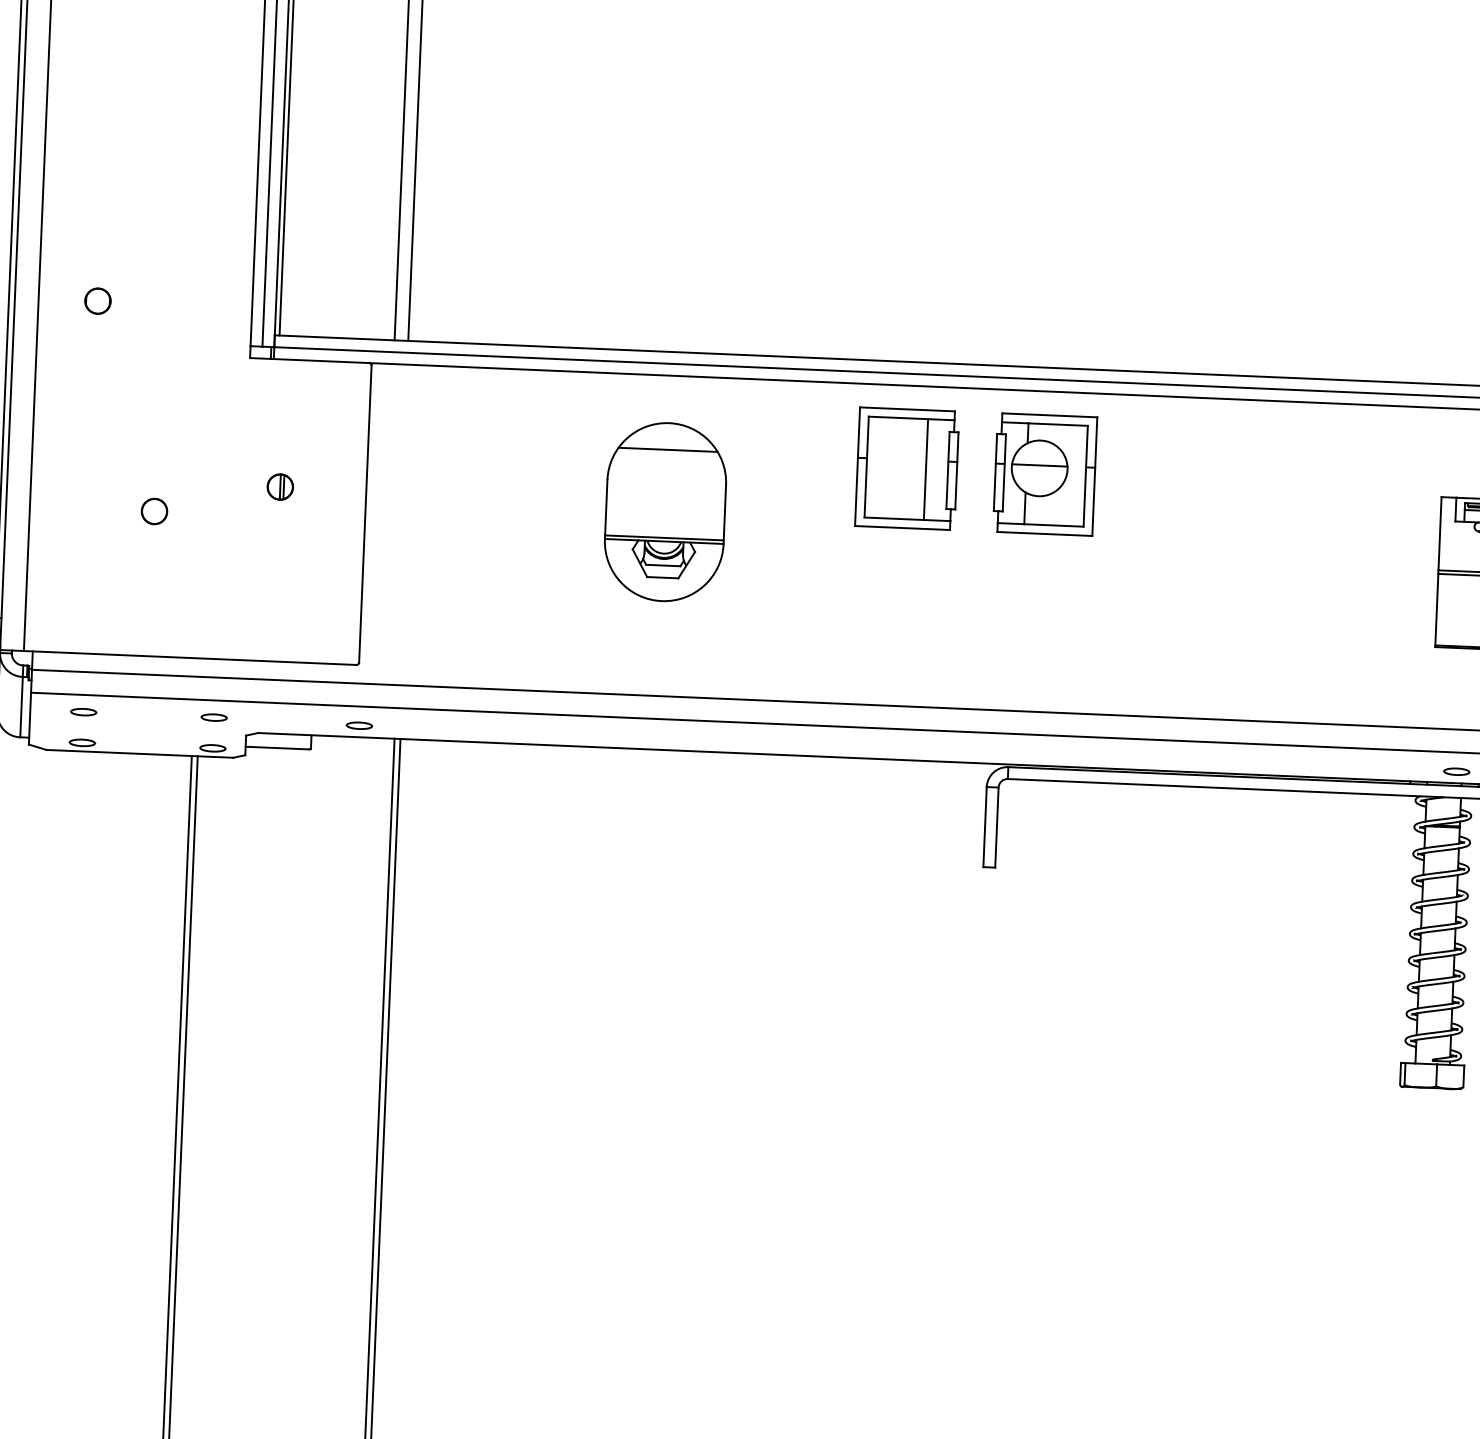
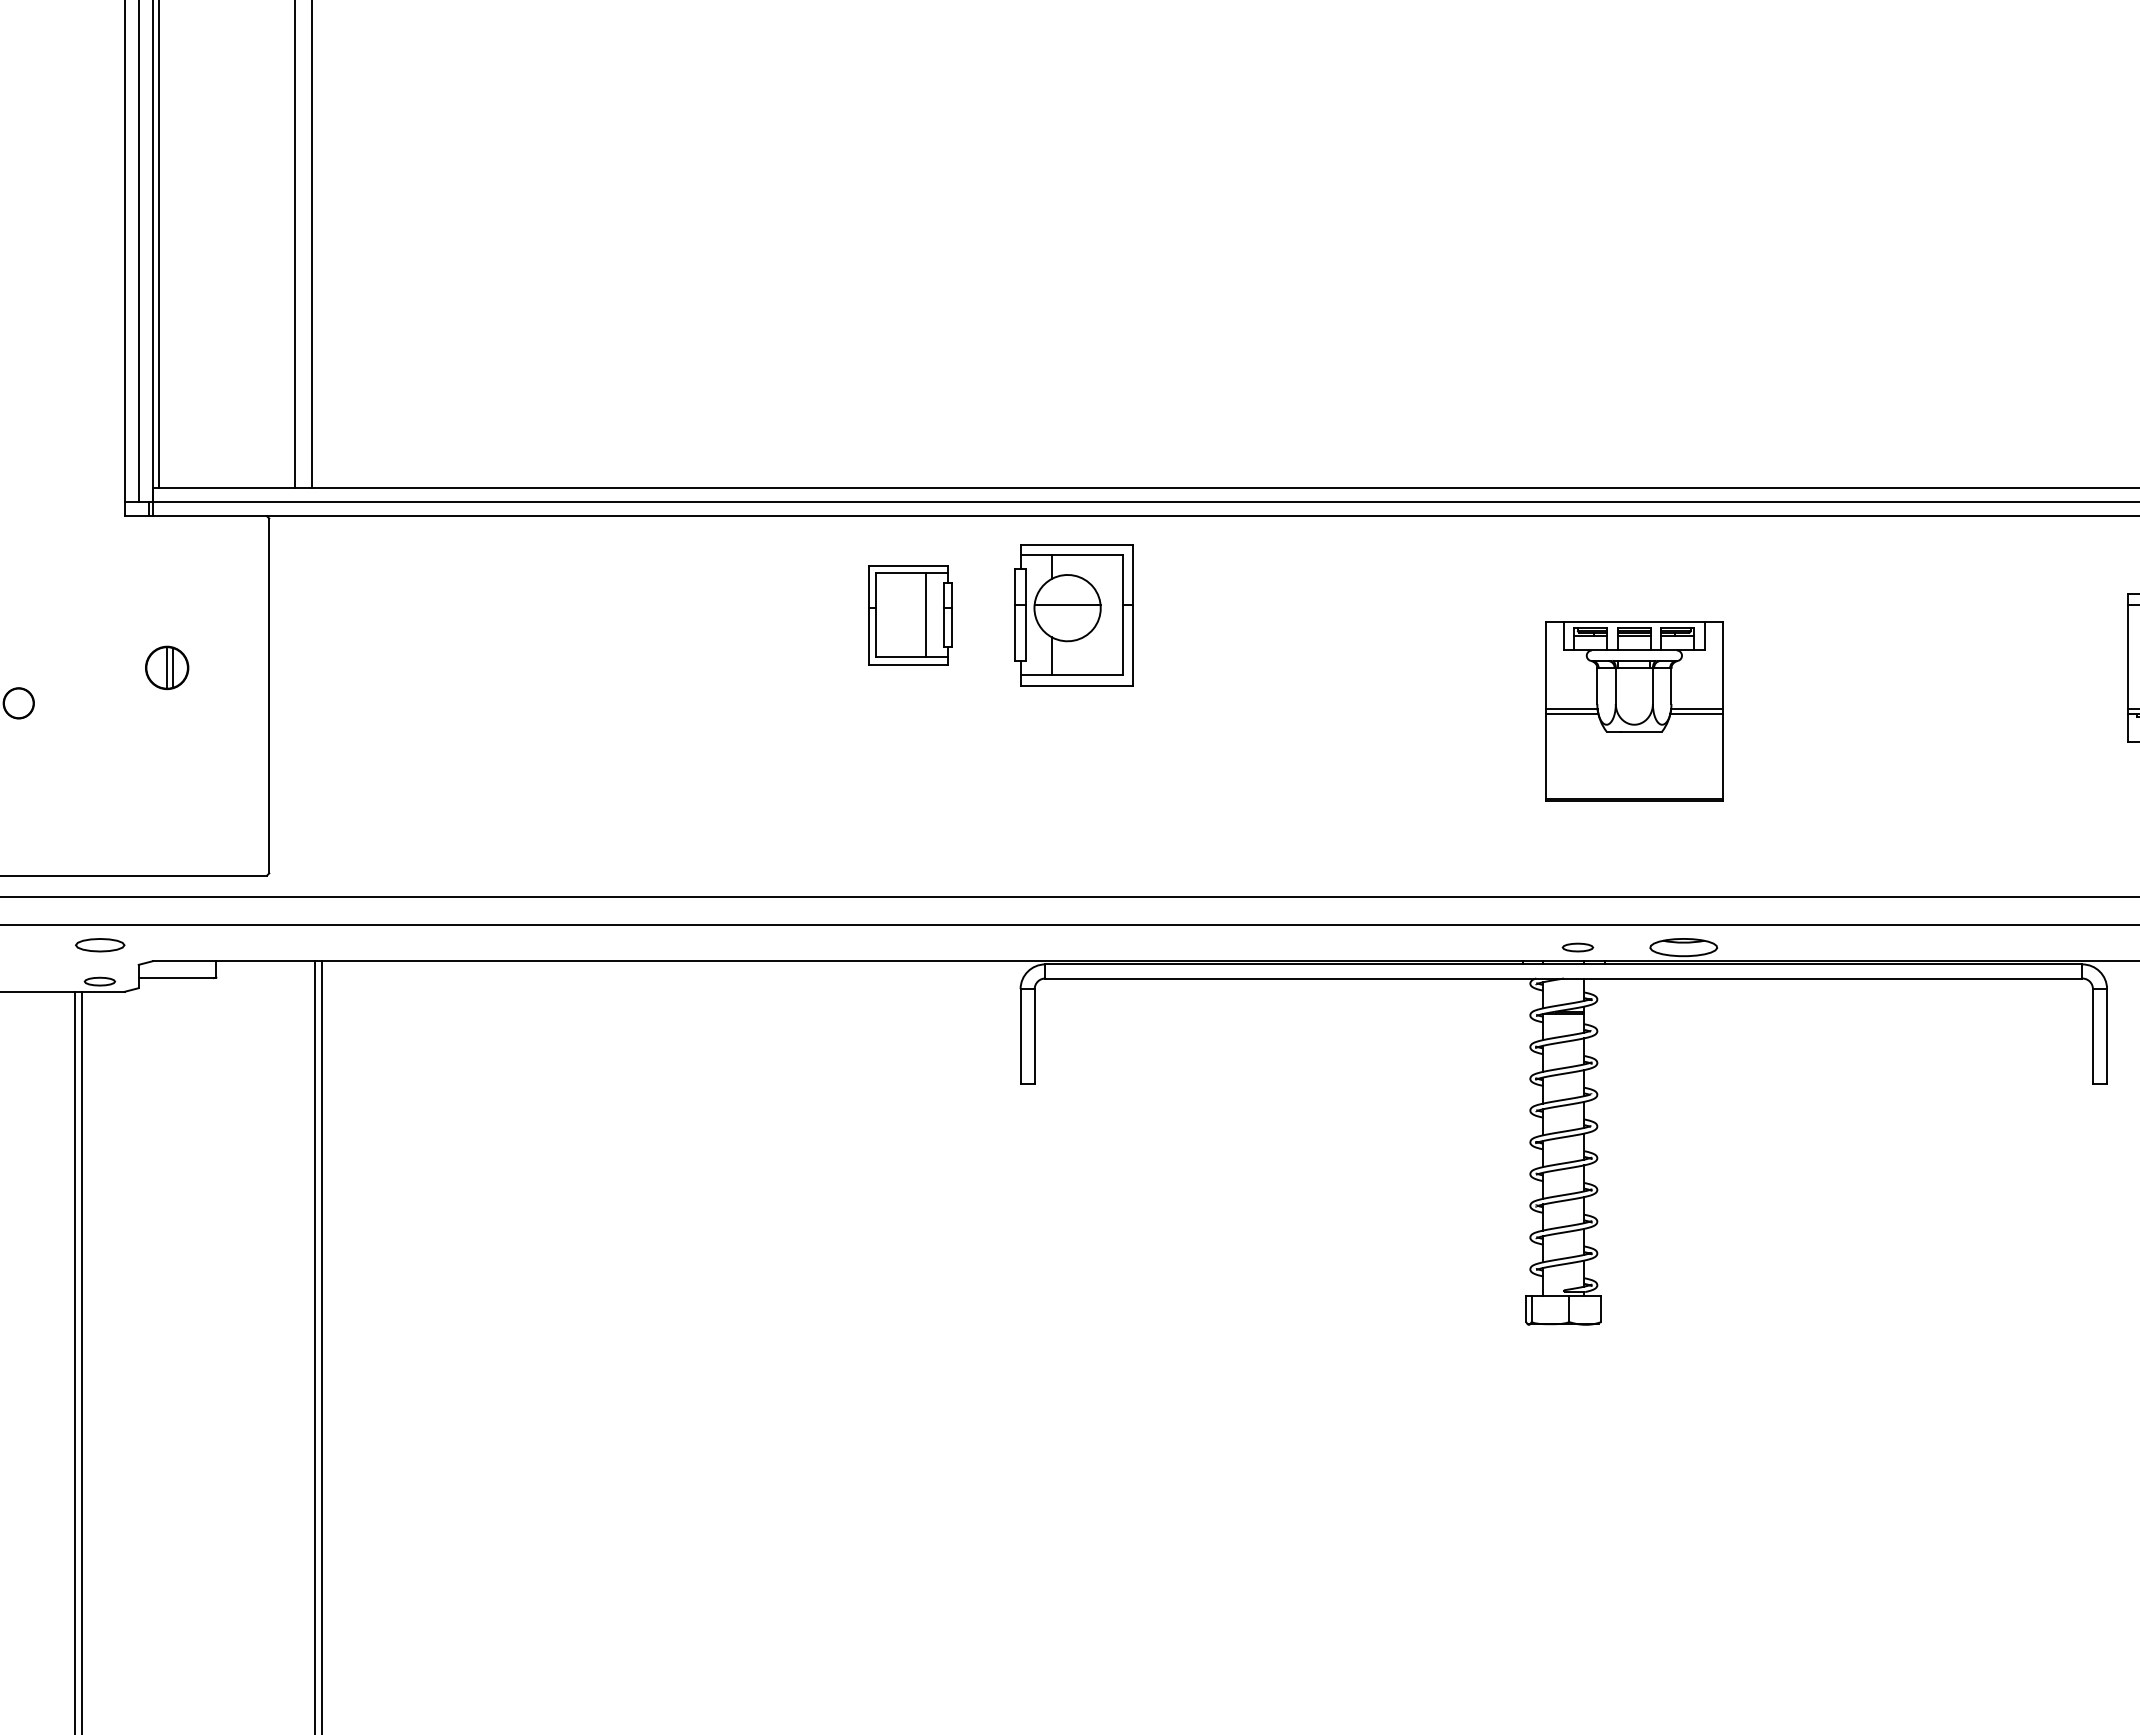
part: (906, 469) -> (909, 615), size x0.7
part: (279, 487) -> (166, 668), size x1.4
part: (665, 511) -> (625, 678), removed
part: (213, 717) -> (99, 944), size x1.6
part: (359, 725) -> (272, 947), removed

